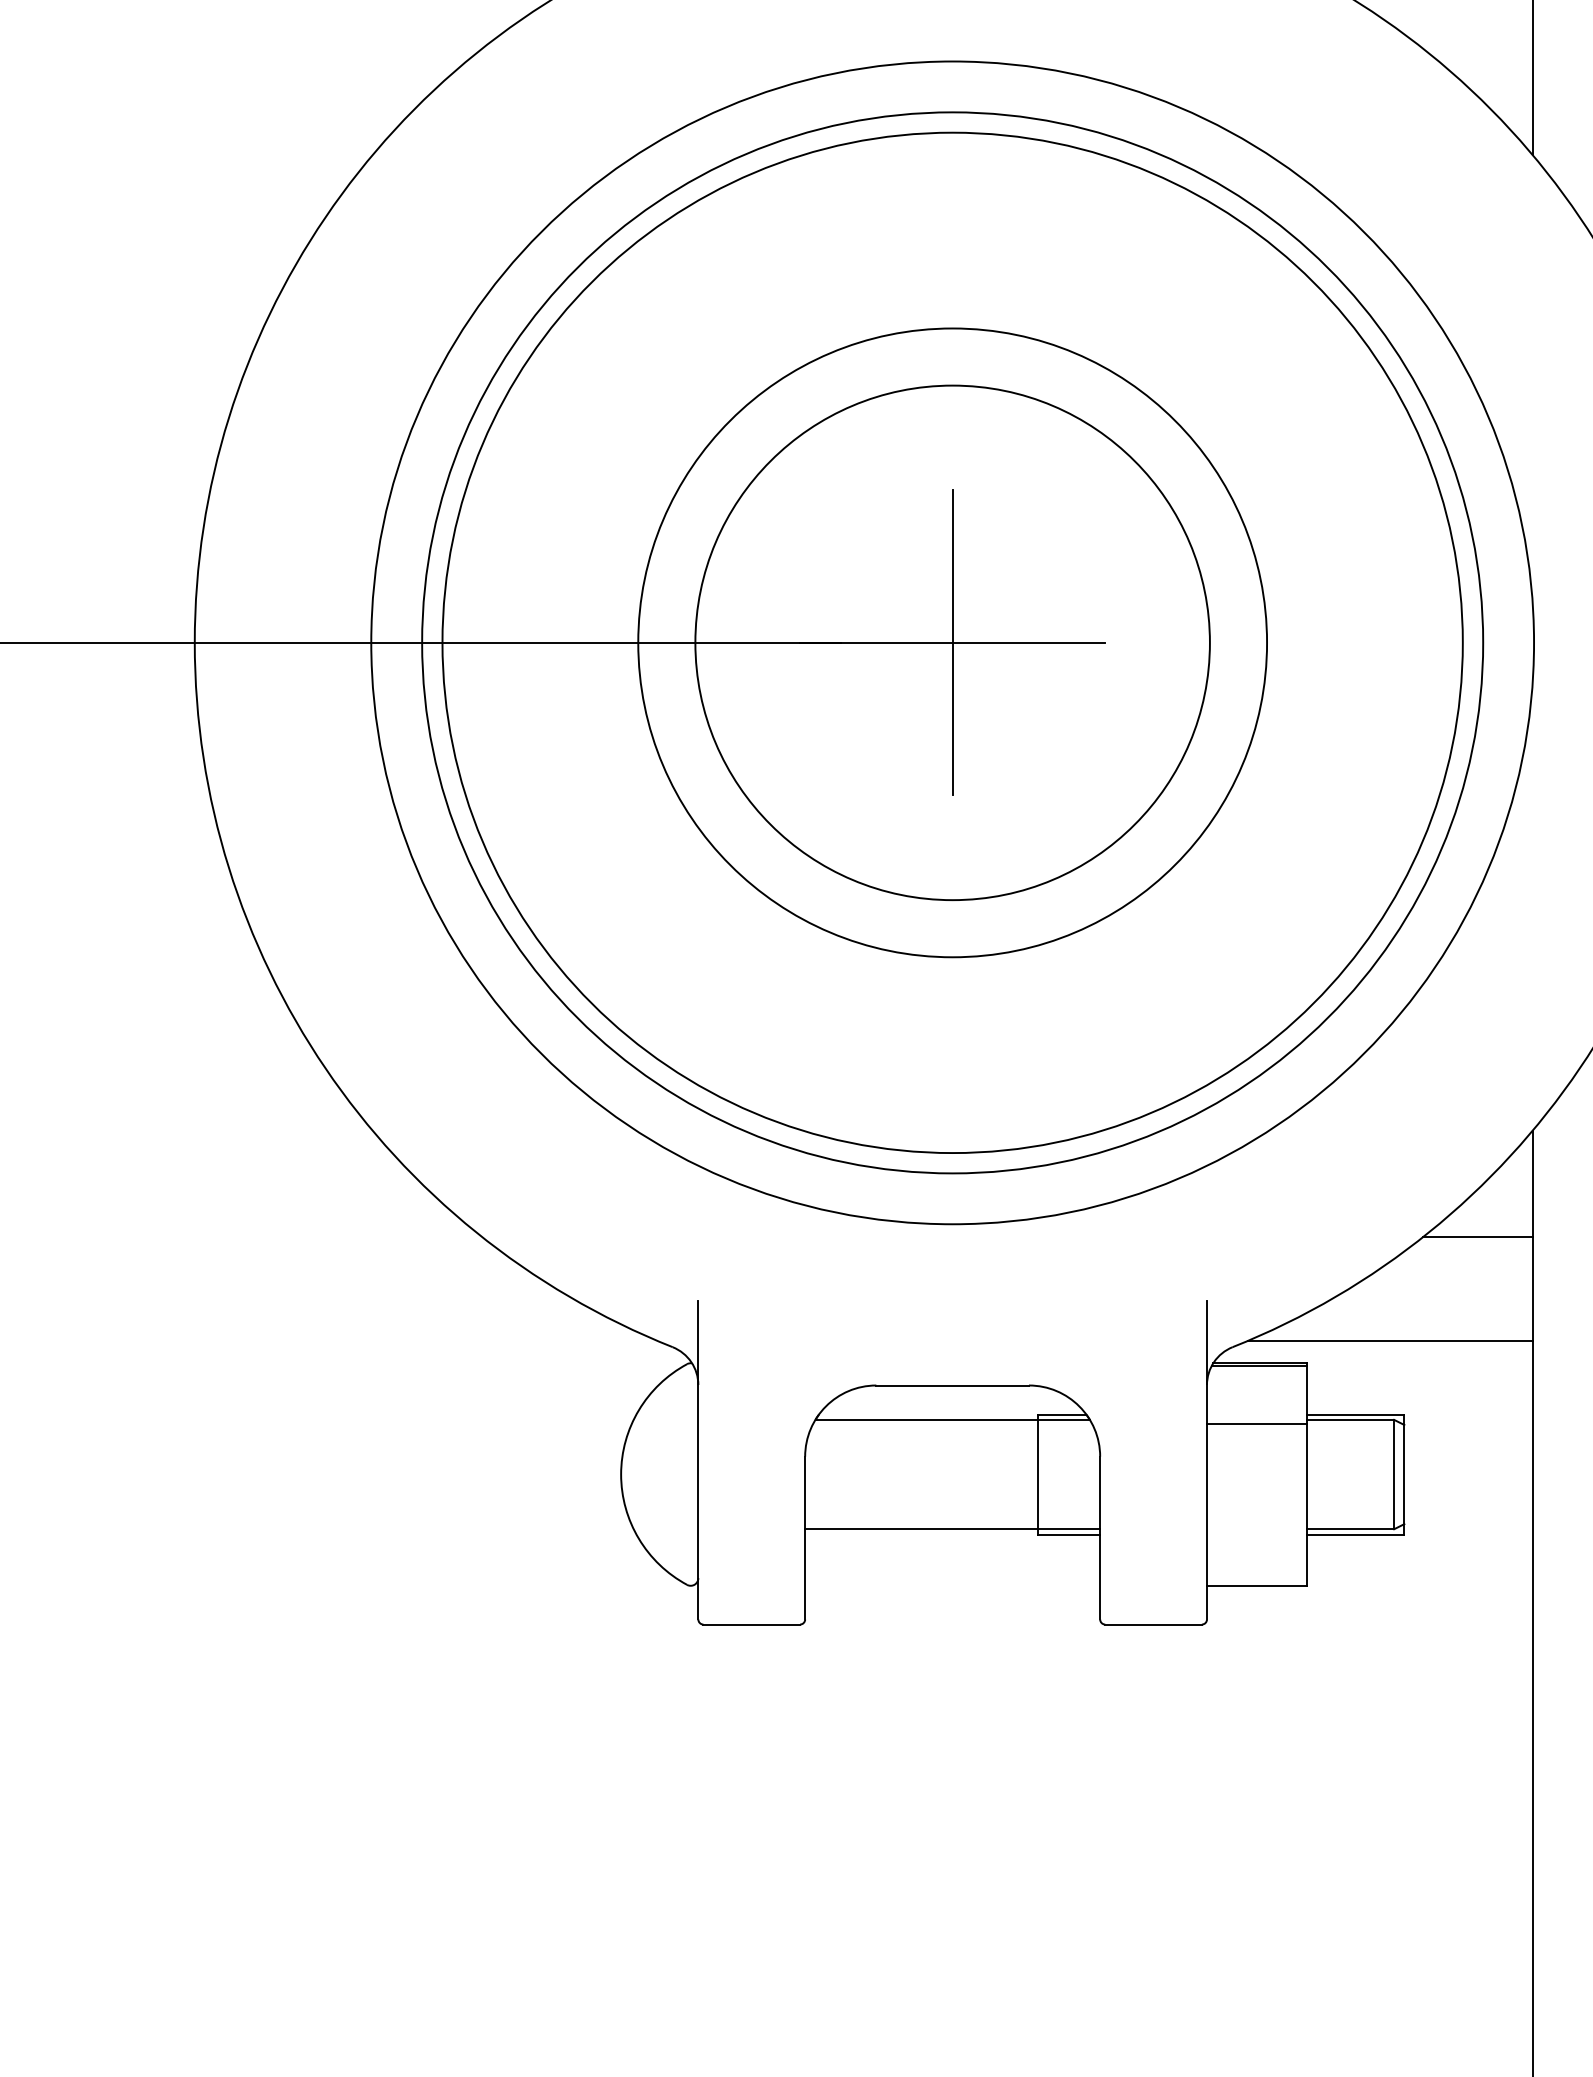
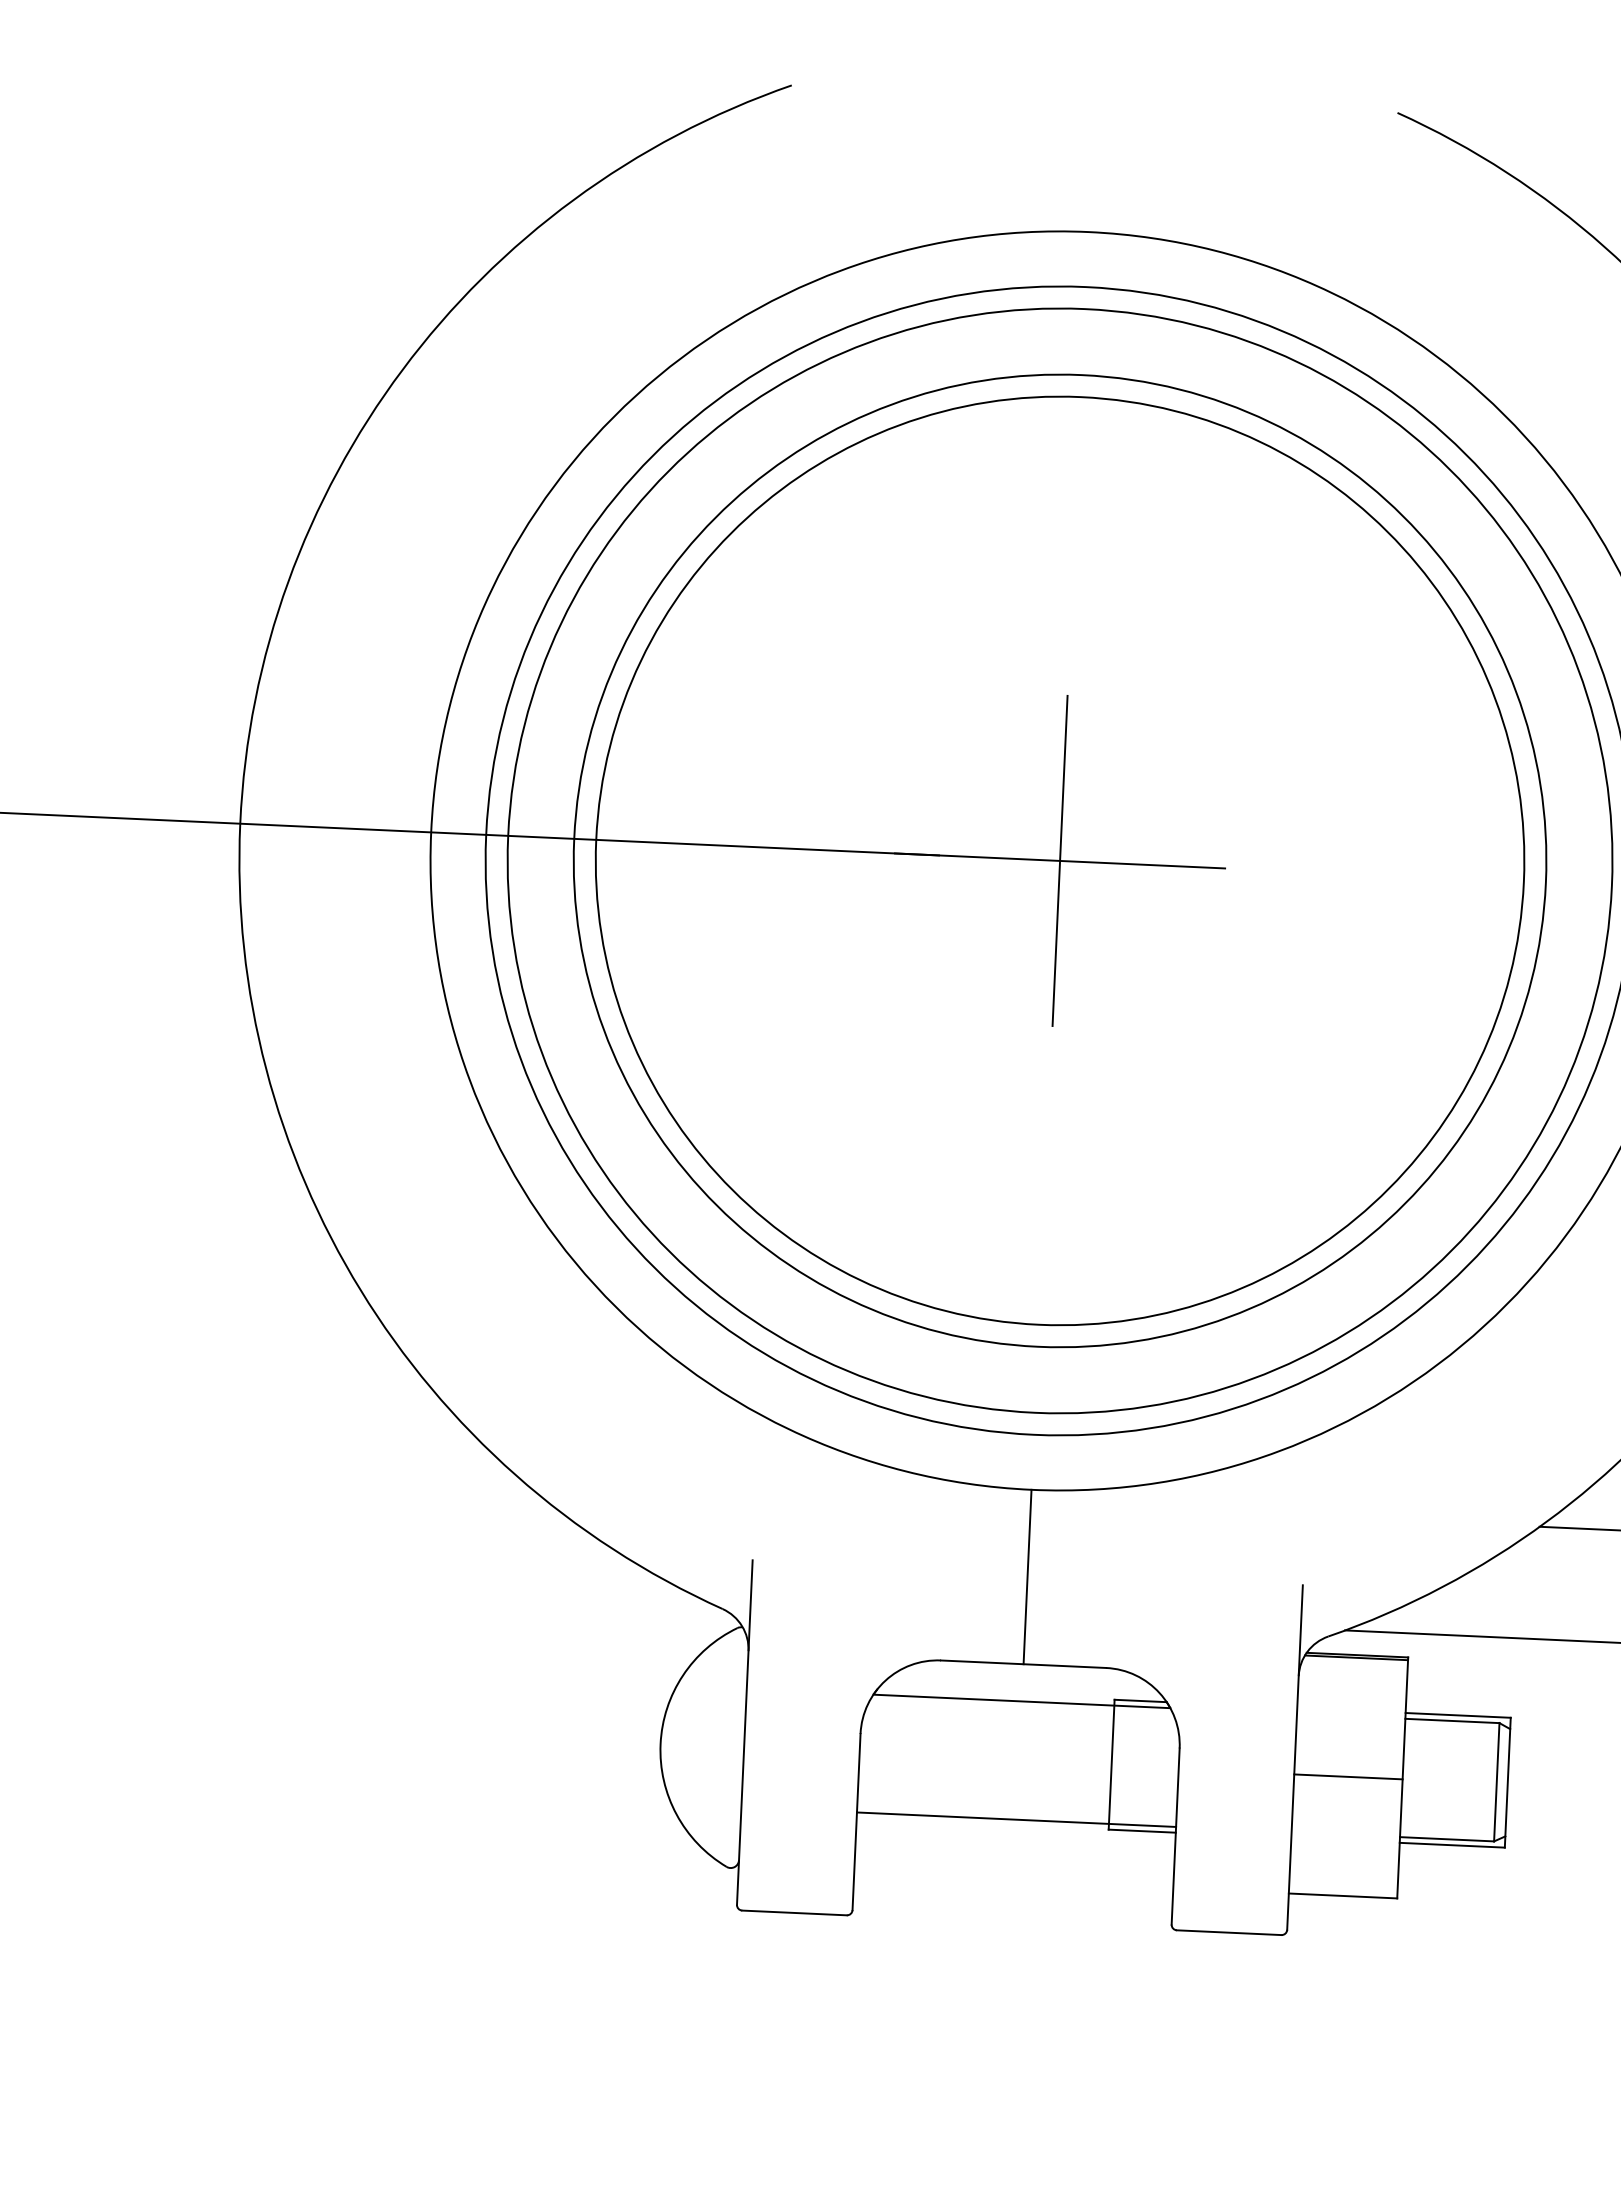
circle: (952, 642) -> (1059, 860), size x1.43
circle: (952, 642) -> (1059, 860), size x1.67
line: (952, 1304) -> (1027, 1576), added
line: (1256, 1423) -> (1347, 1776), moved

